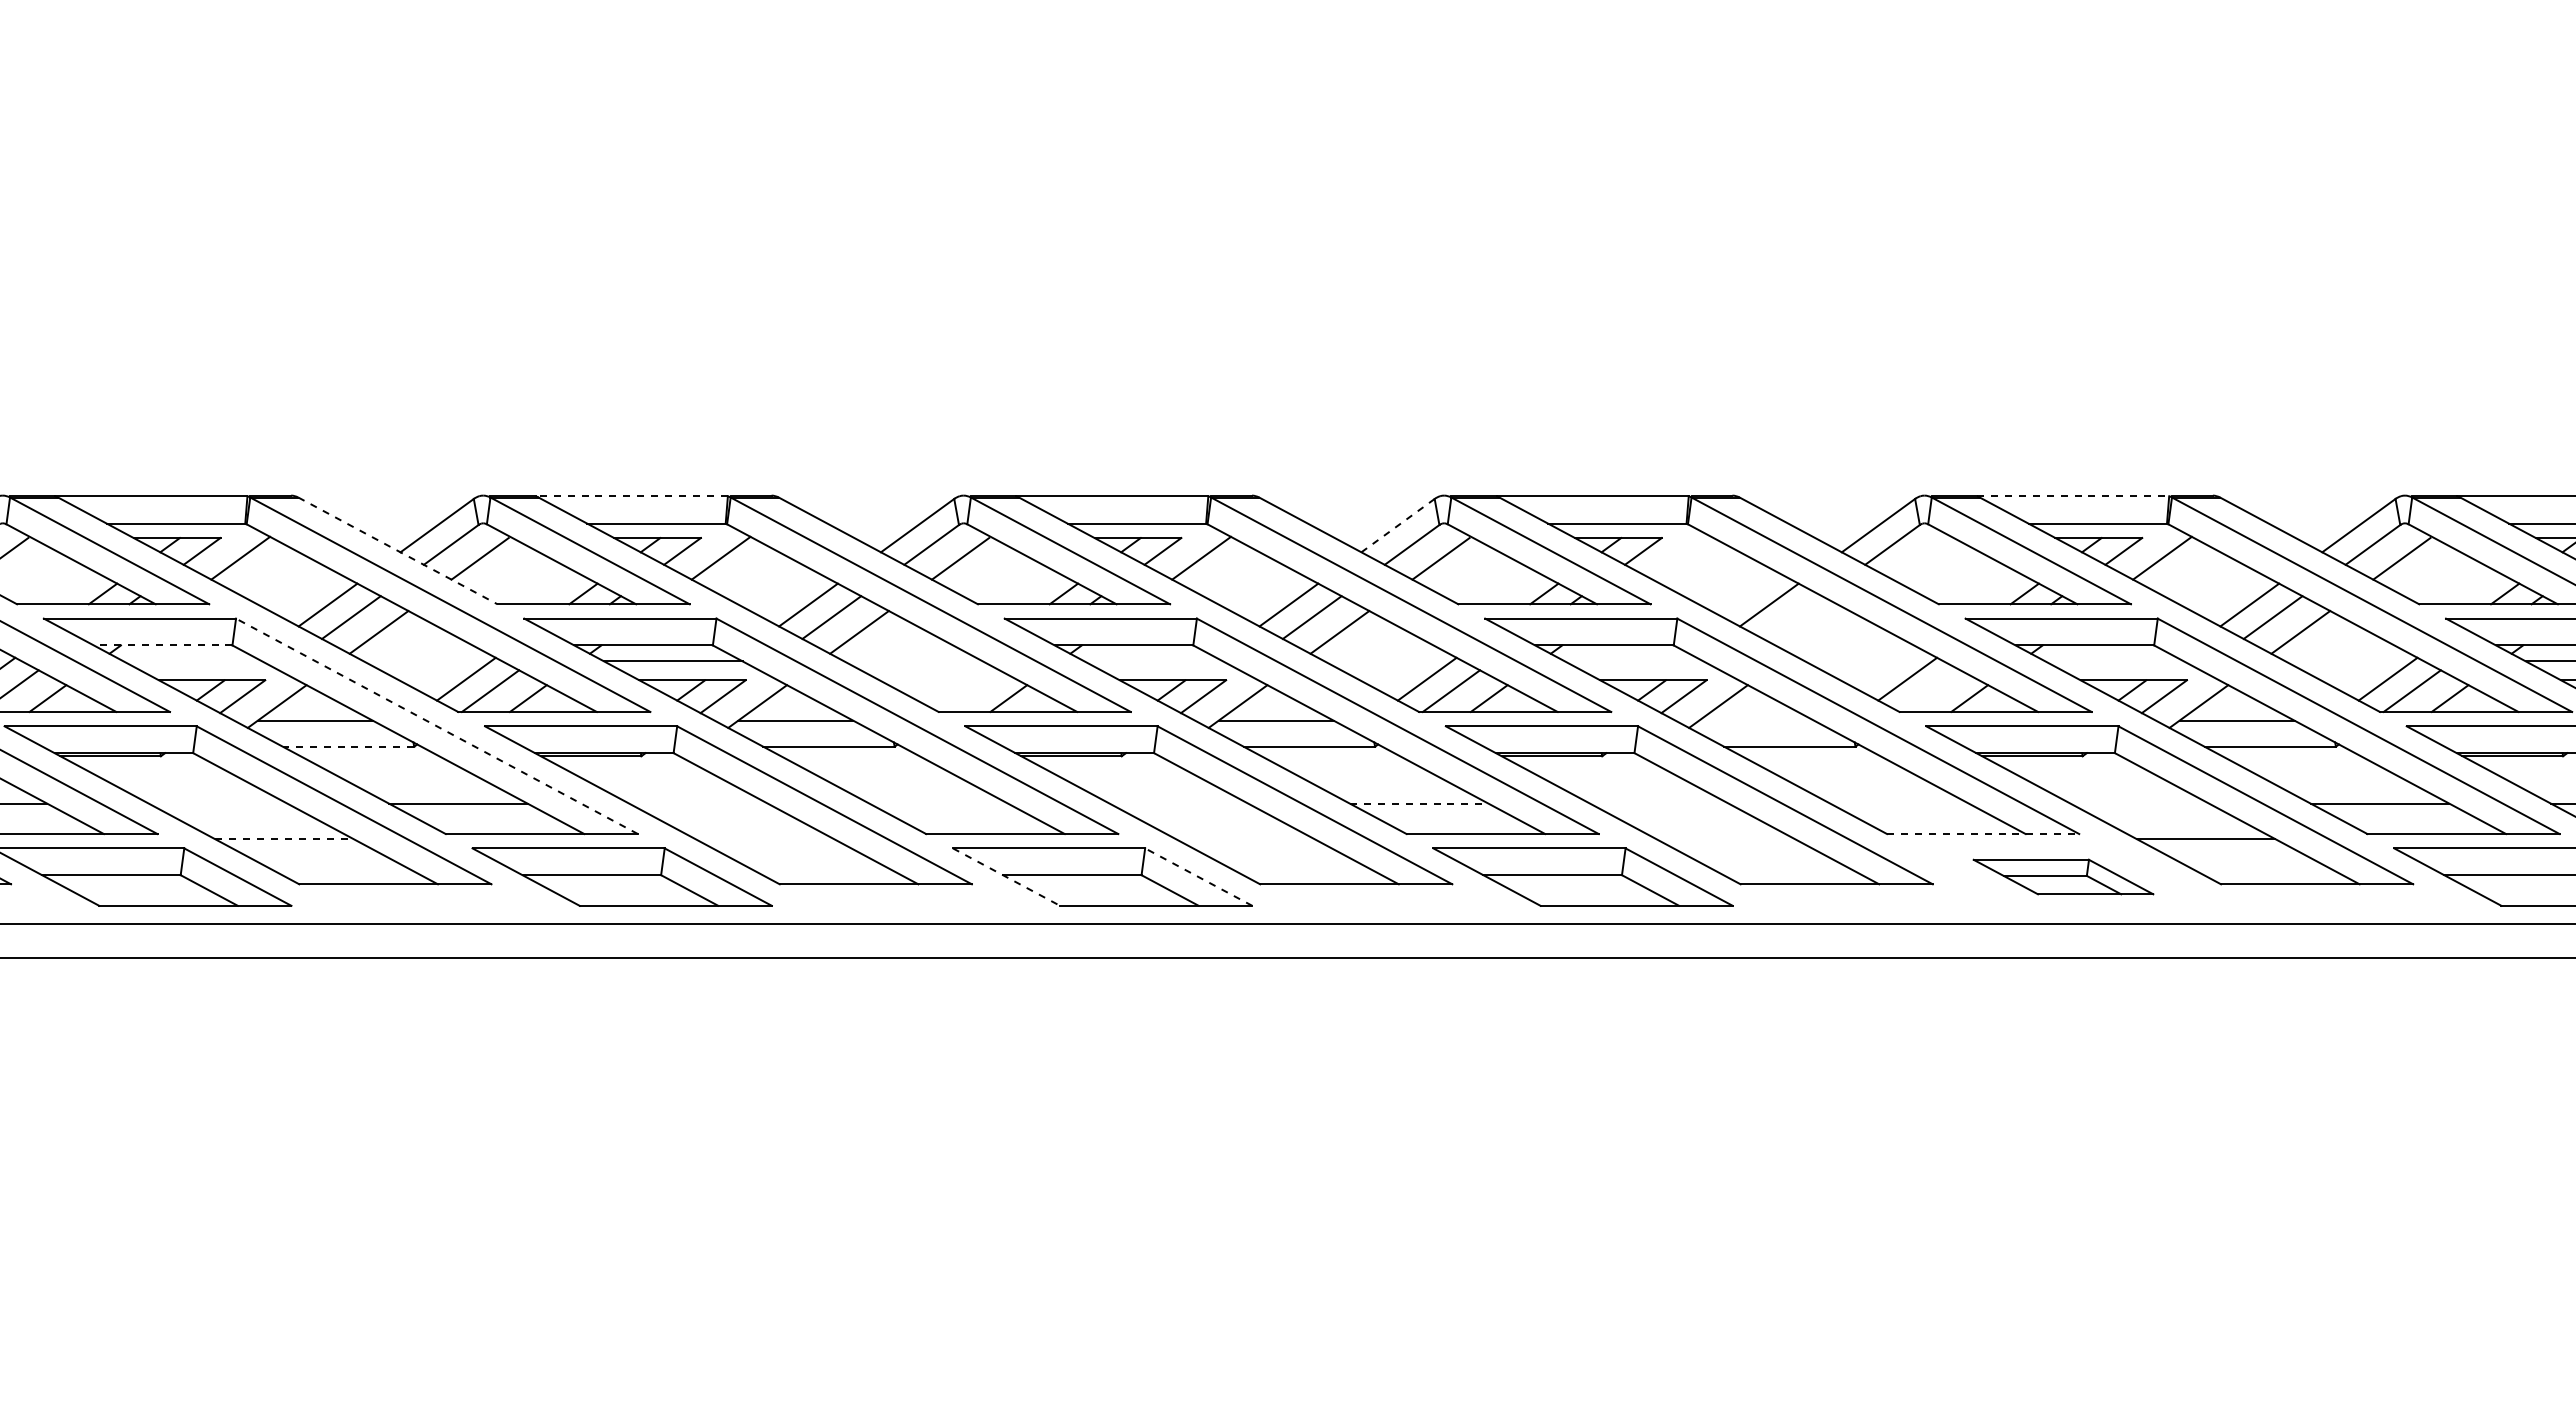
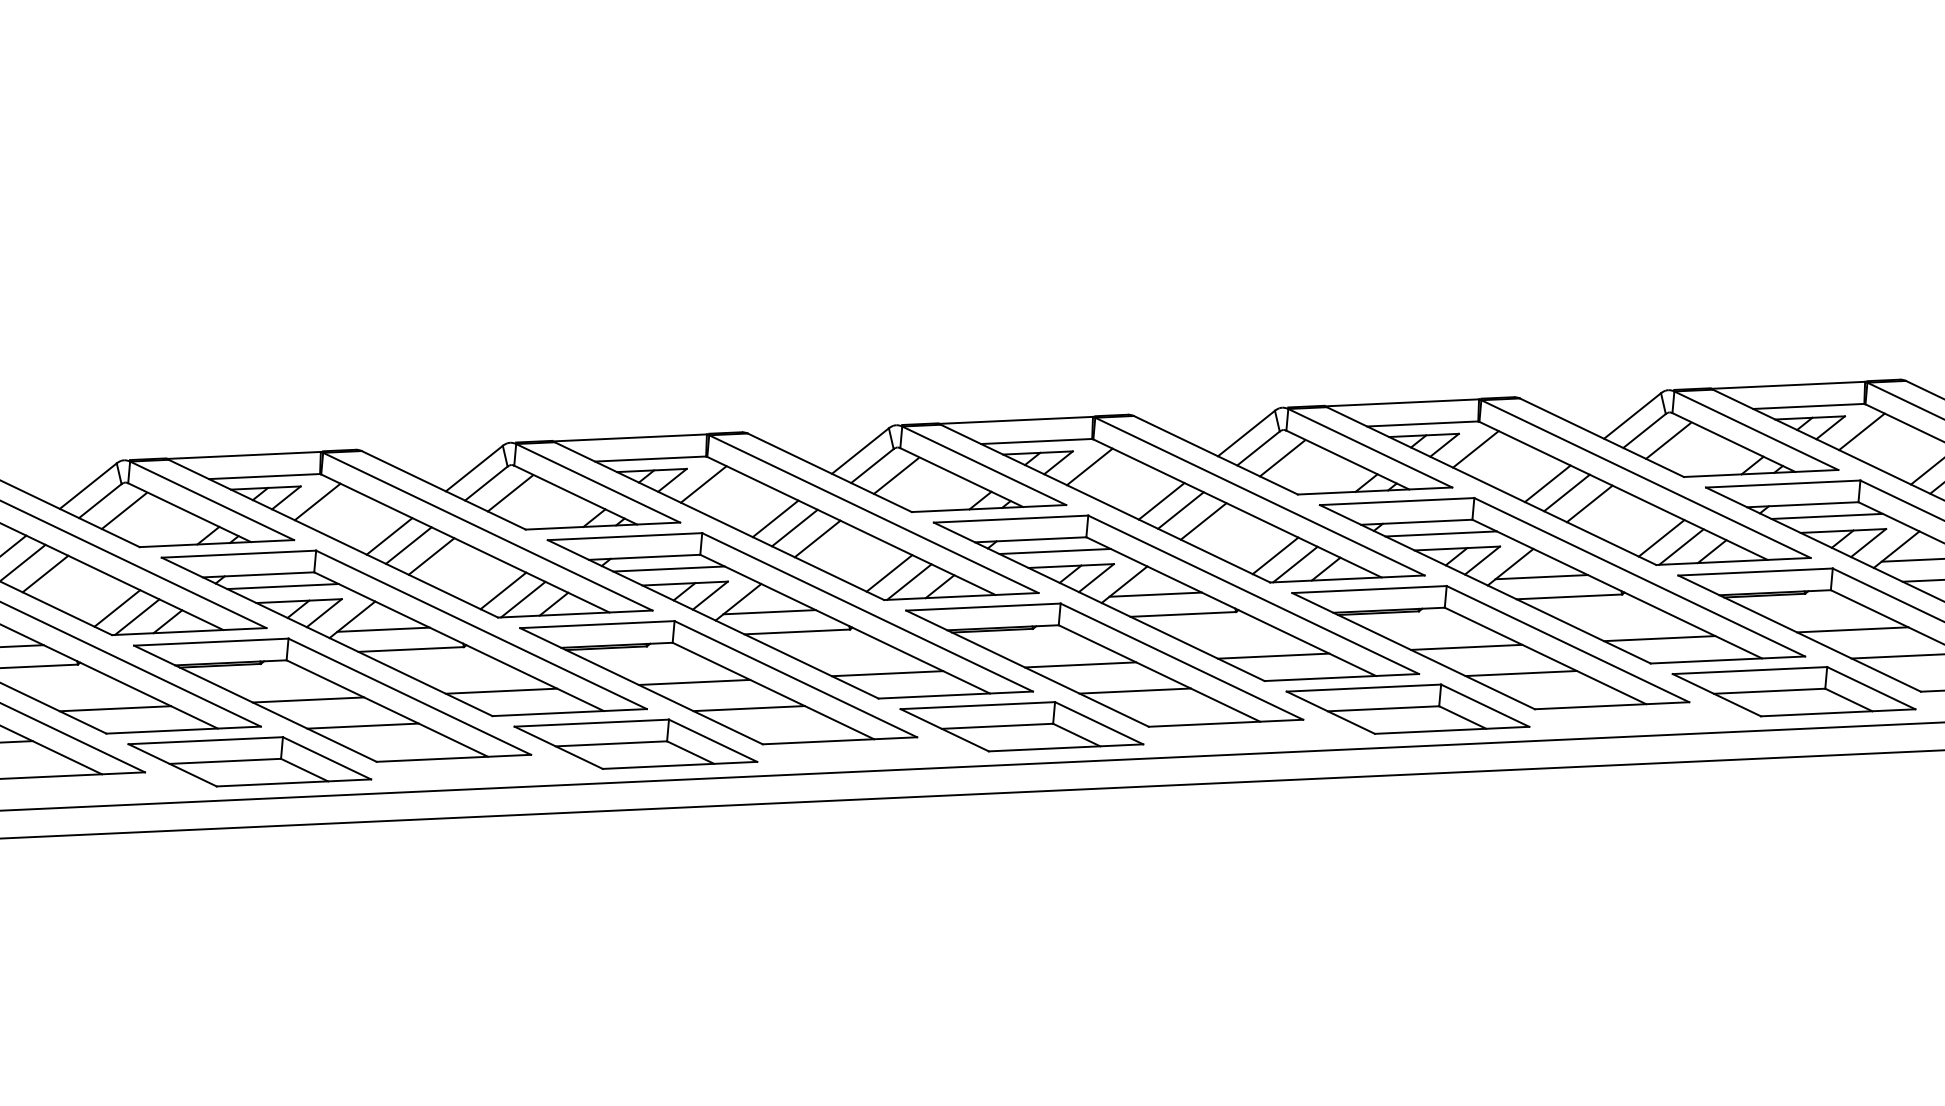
line: (631, 496) -> (629, 438), dashed -> solid
line: (2073, 496) -> (1788, 385), dashed -> solid
line: (1397, 525) -> (1246, 433), dashed -> solid
line: (398, 551) -> (444, 490), dashed -> solid
line: (1681, 557) -> (1475, 448), added
line: (1921, 558) -> (1668, 440), added
line: (1792, 617) -> (1566, 492), added
line: (1819, 632) -> (1589, 504), added
line: (162, 645) -> (258, 574), dashed -> solid
line: (192, 661) -> (282, 586), added
line: (1153, 661) -> (1054, 551), added
line: (1633, 661) -> (1440, 534), added
line: (2114, 661) -> (1827, 516), added
line: (946, 678) -> (889, 572), added
line: (970, 690) -> (908, 581), added
line: (1931, 690) -> (1681, 546), added
line: (1756, 720) -> (1541, 577), added
line: (436, 726) -> (481, 630), dashed -> solid
line: (348, 746) -> (411, 649), dashed -> solid
line: (217, 803) -> (307, 699), added
line: (698, 803) -> (694, 682), added
line: (938, 803) -> (887, 673), added
line: (1178, 803) -> (1080, 664), added
line: (1419, 803) -> (1273, 656), dashed -> solid
line: (1659, 803) -> (1466, 647), added
line: (1899, 803) -> (1659, 638), added
line: (2139, 803) -> (1852, 629), added
line: (1983, 834) -> (1728, 660), dashed -> solid
line: (284, 839) -> (363, 726), dashed -> solid
line: (764, 839) -> (748, 708), added
line: (1245, 839) -> (1135, 691), added
line: (1725, 839) -> (1521, 673), added
part: (2063, 876) -> (1794, 691), size x1.67
line: (1006, 877) -> (944, 730), dashed -> solid
line: (1198, 877) -> (1099, 723), dashed -> solid

